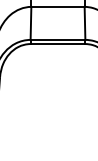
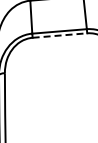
line: (58, 44) -> (60, 35), solid -> dashed

